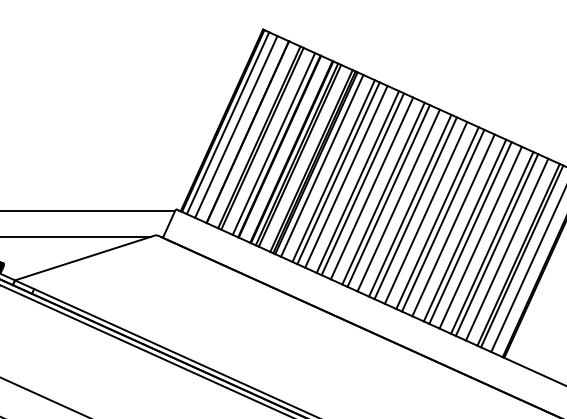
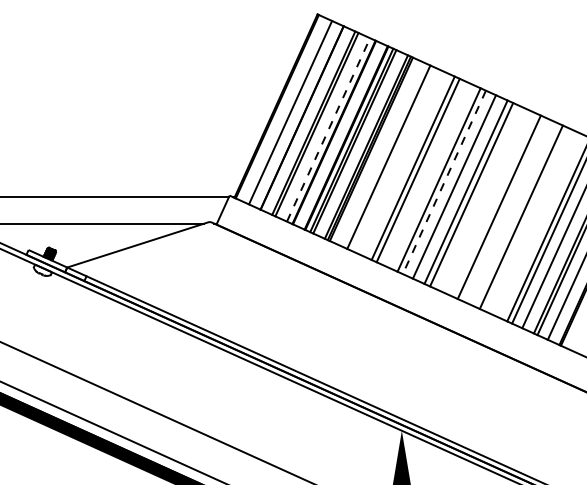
line: (227, 122) -> (281, 108), removed
line: (273, 143) -> (328, 129), solid -> dashed
line: (321, 165) -> (376, 151), removed
line: (338, 173) -> (393, 159), removed
line: (346, 176) -> (401, 162), removed
line: (372, 188) -> (427, 174), removed
line: (388, 196) -> (444, 182), solid -> dashed
line: (425, 212) -> (481, 199), removed
line: (437, 217) -> (493, 204), removed
line: (453, 224) -> (509, 211), removed
line: (470, 232) -> (526, 219), removed
line: (480, 237) -> (536, 224), removed

